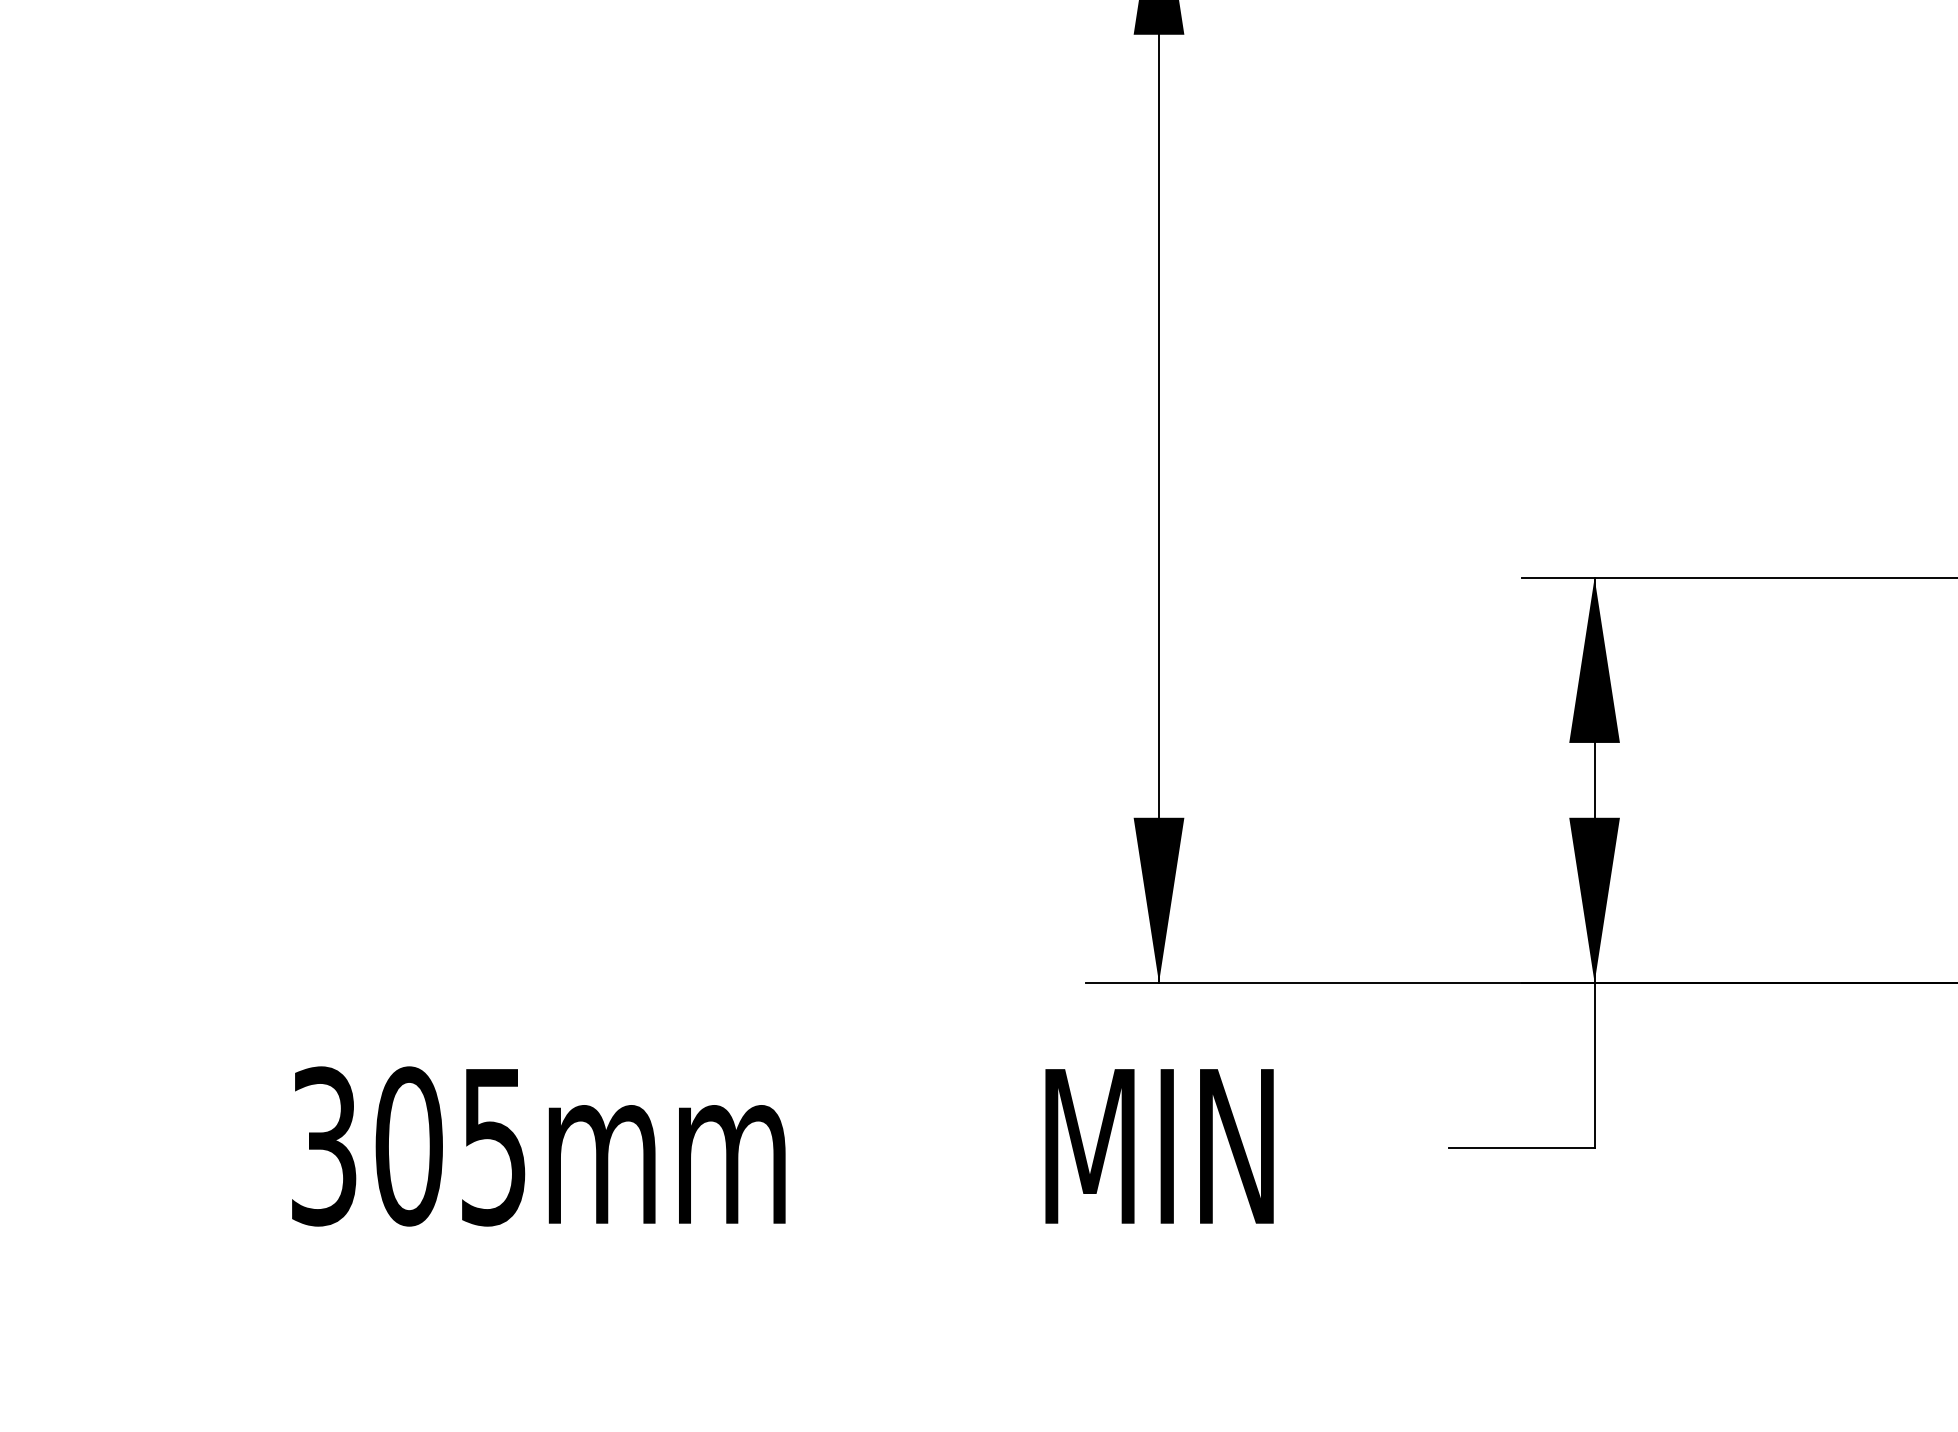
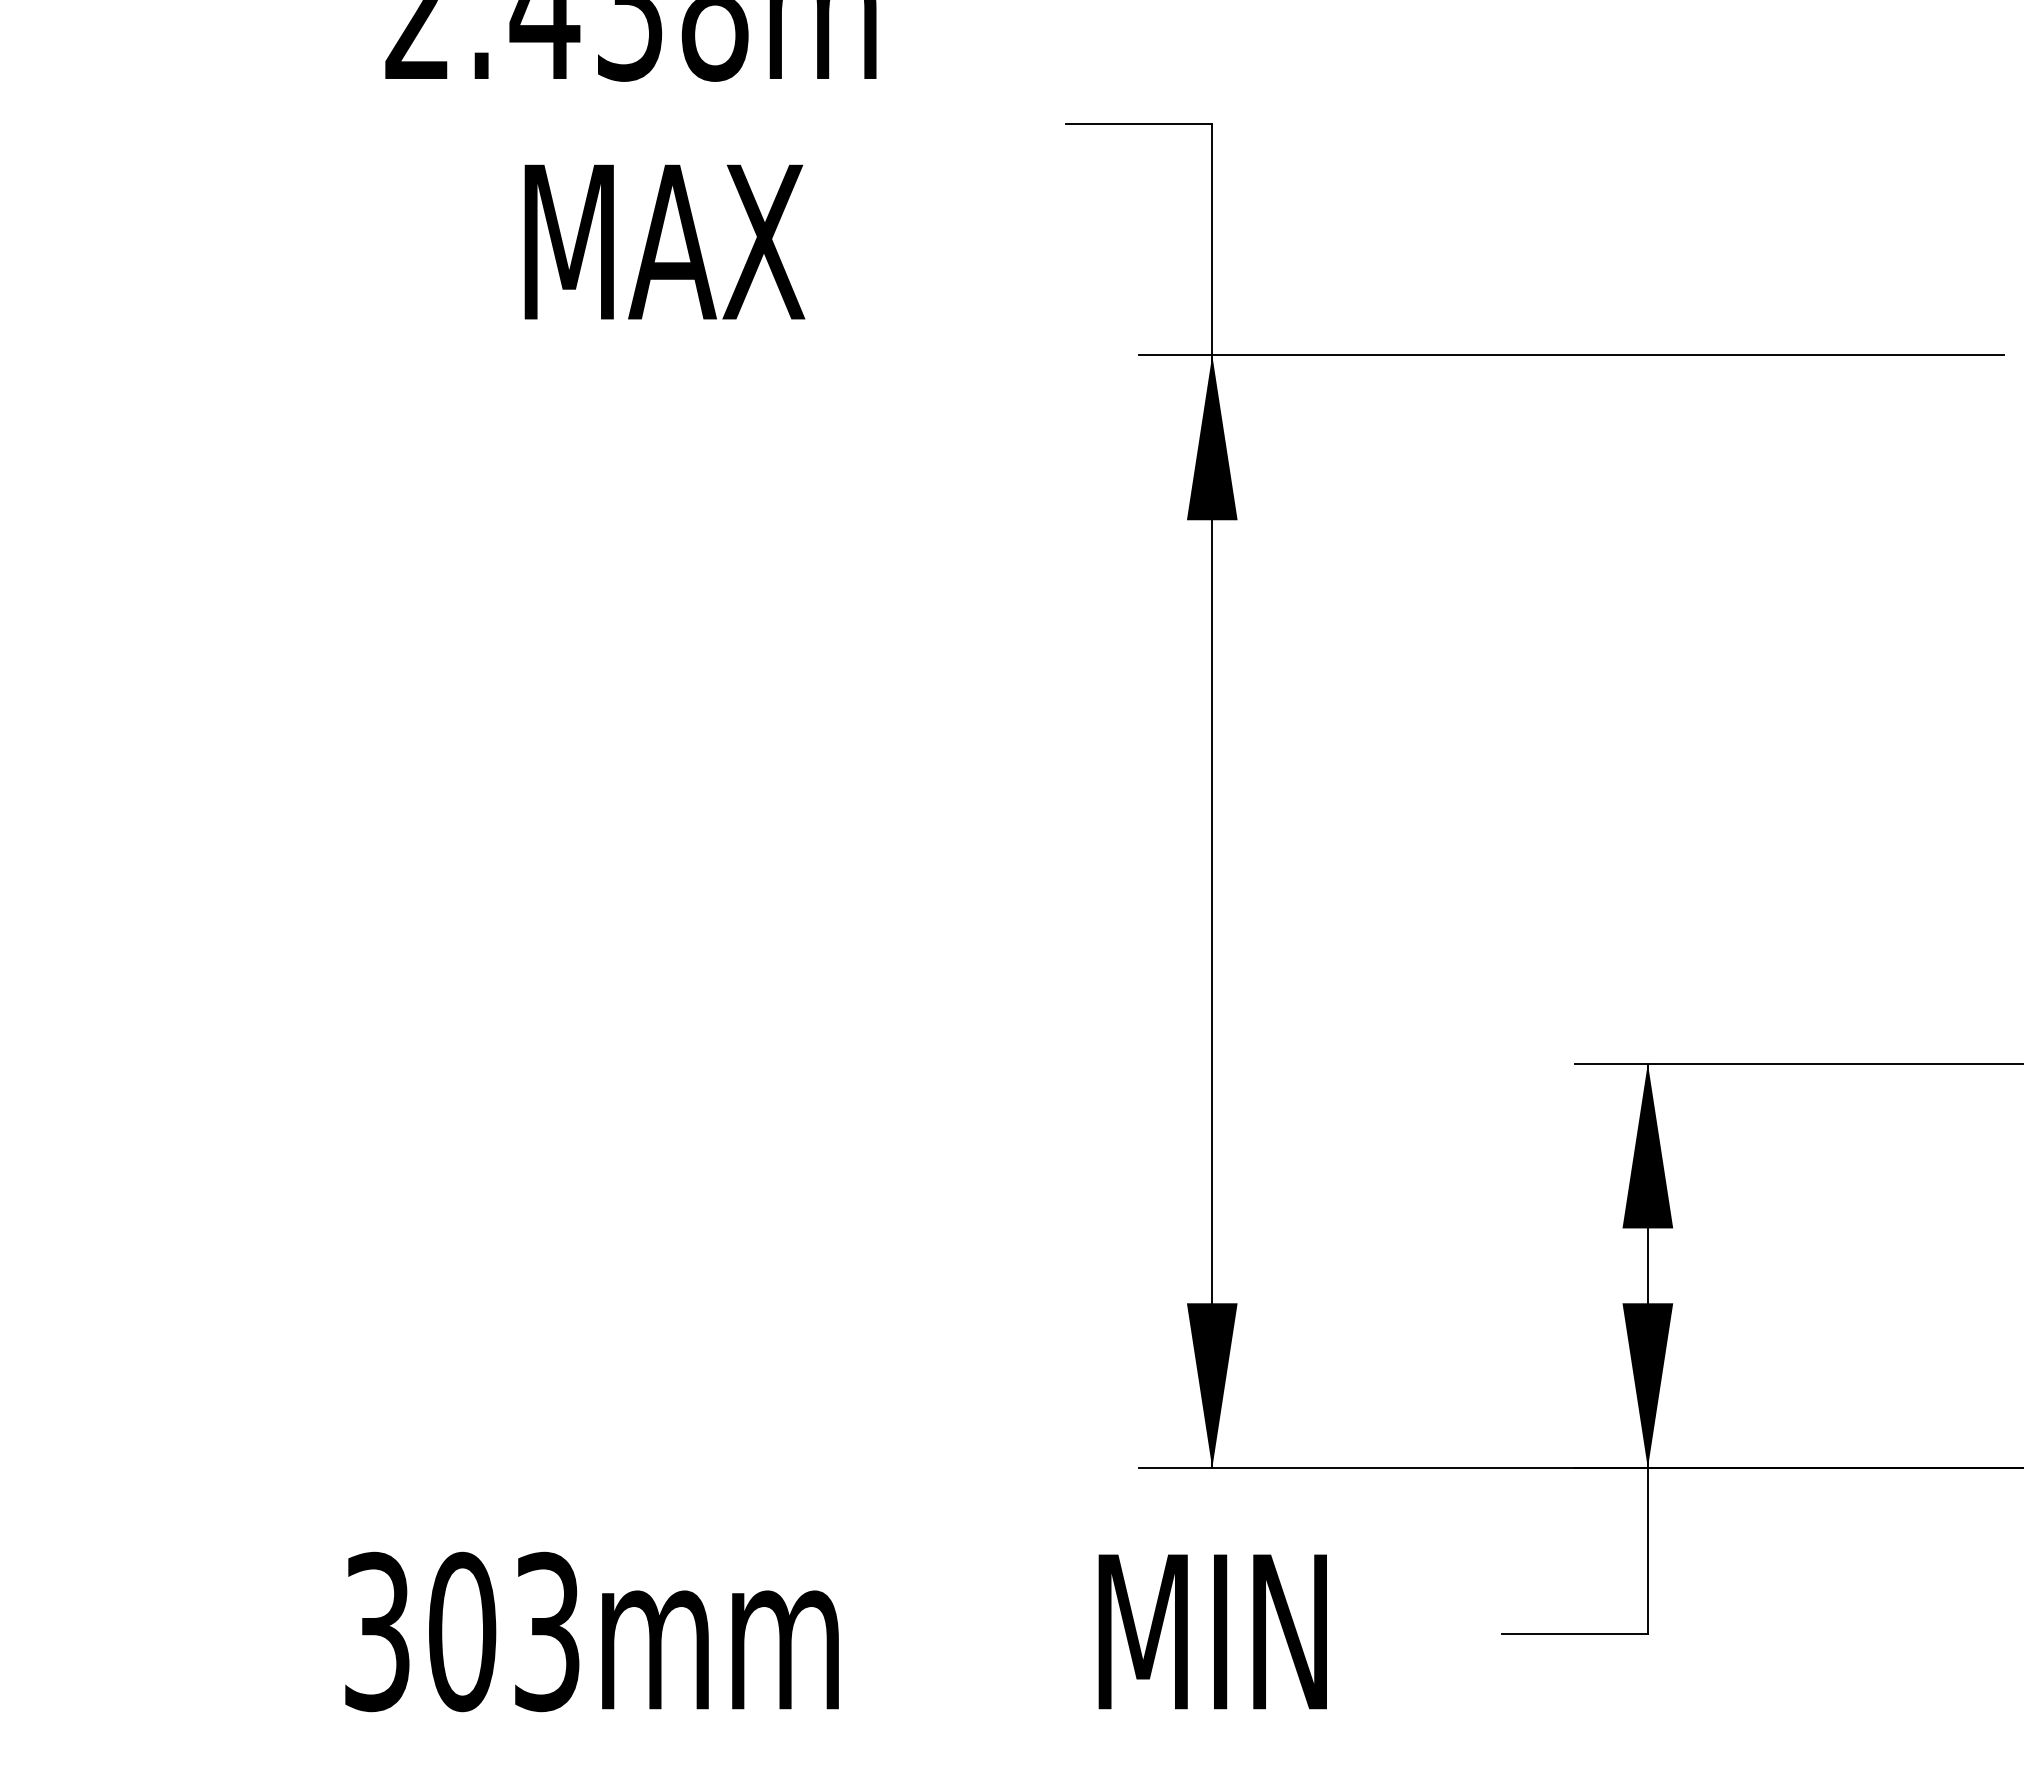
text: (494, 1146) -> (547, 1631), 305mm -> 303mm

